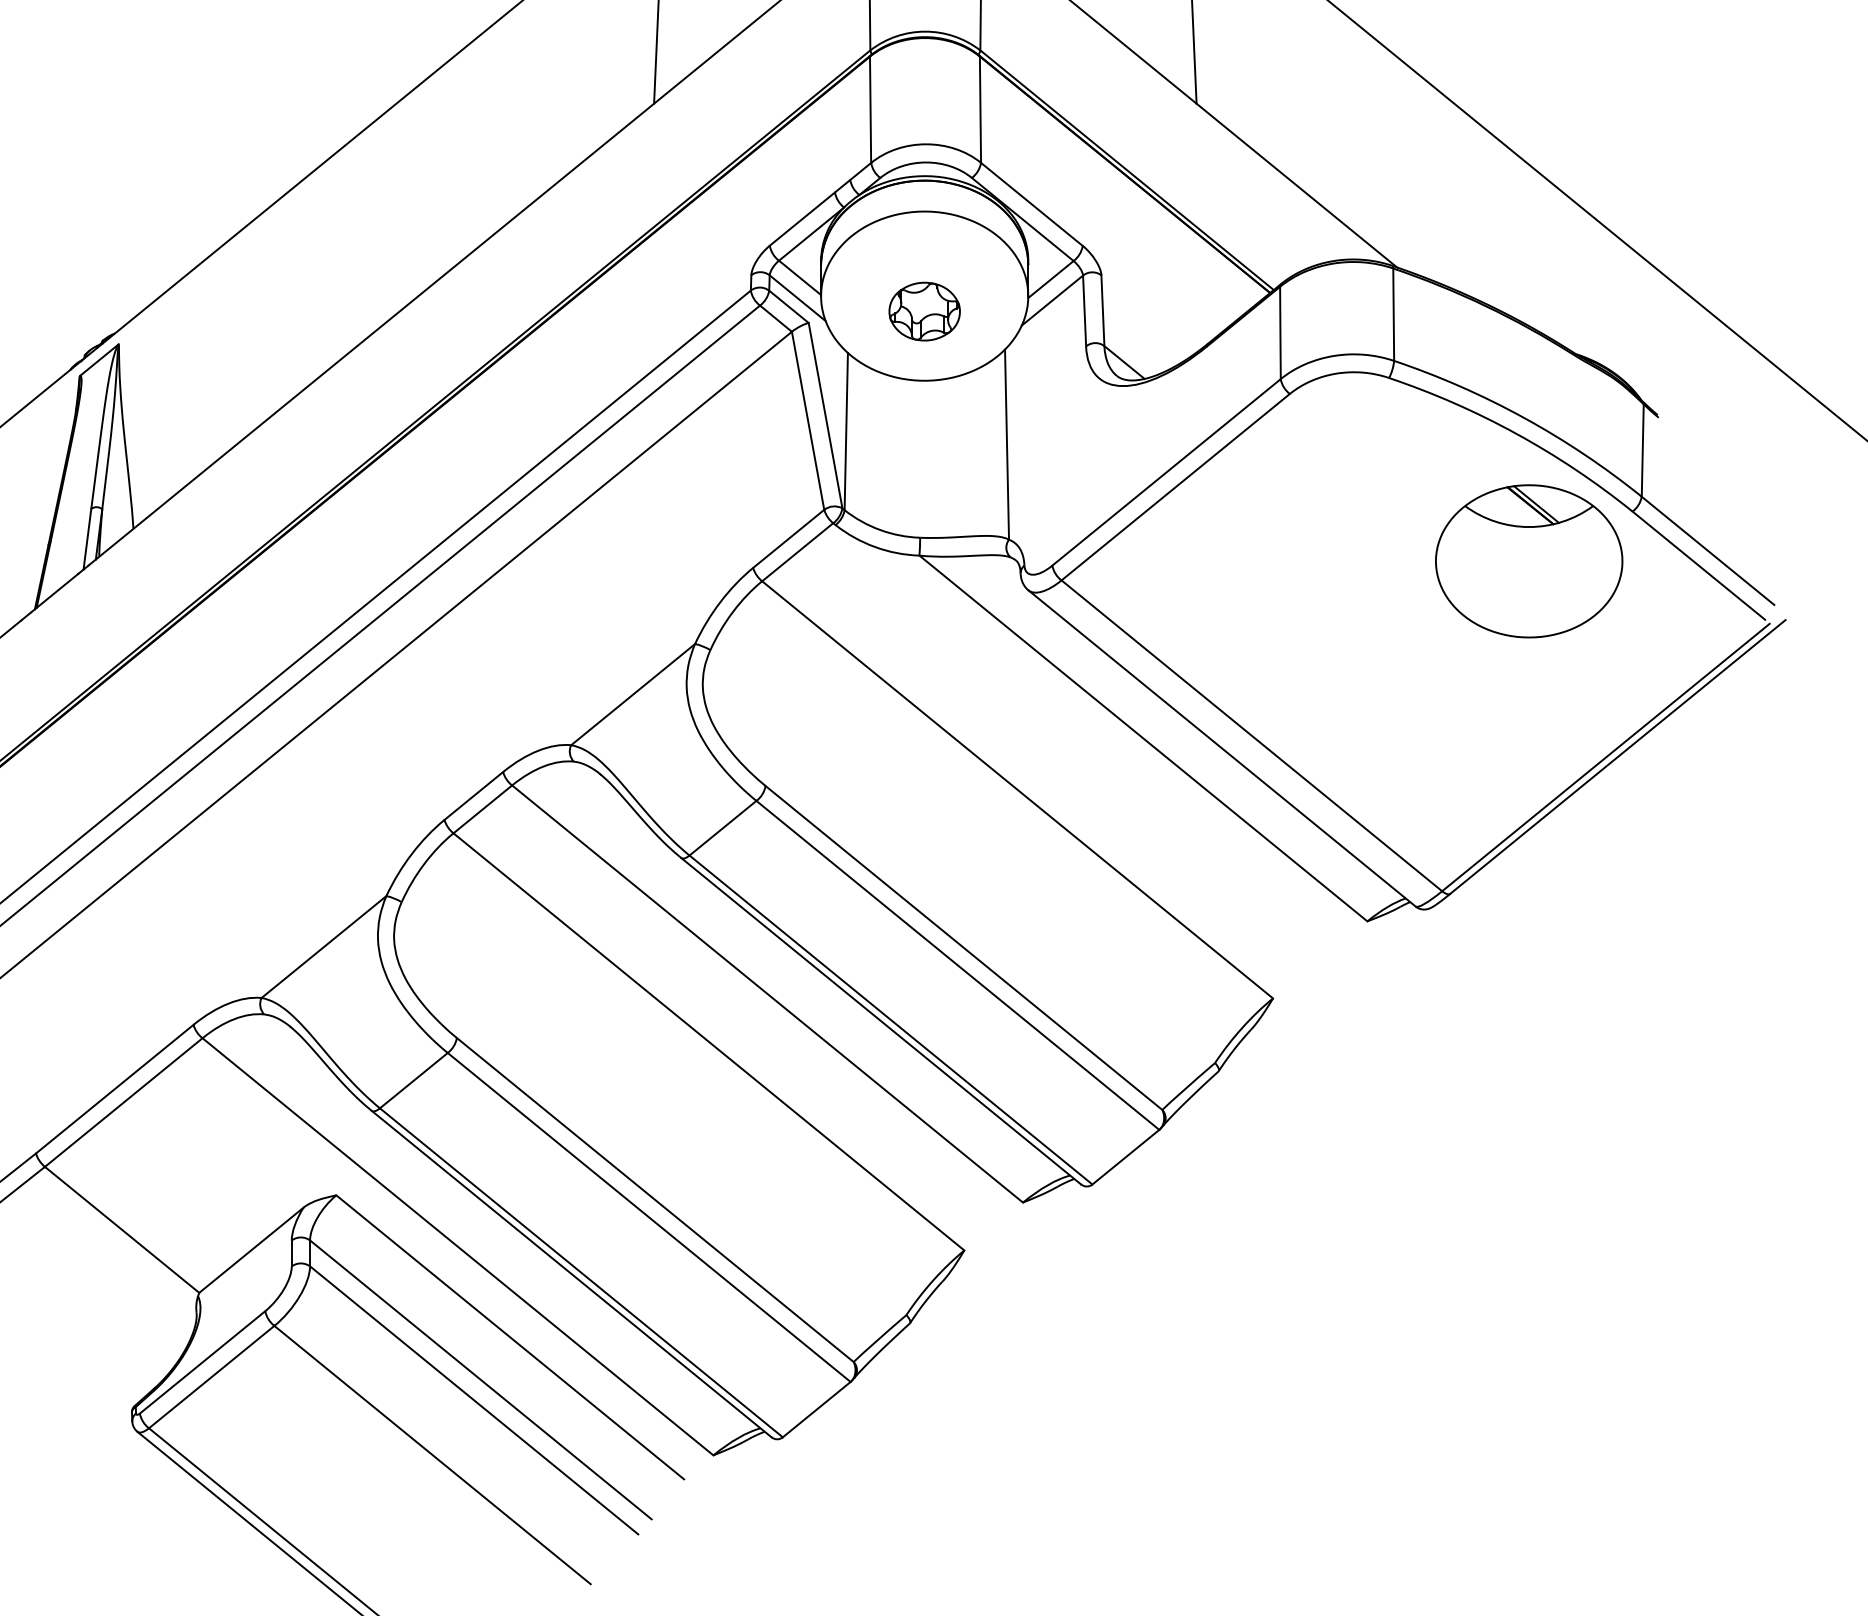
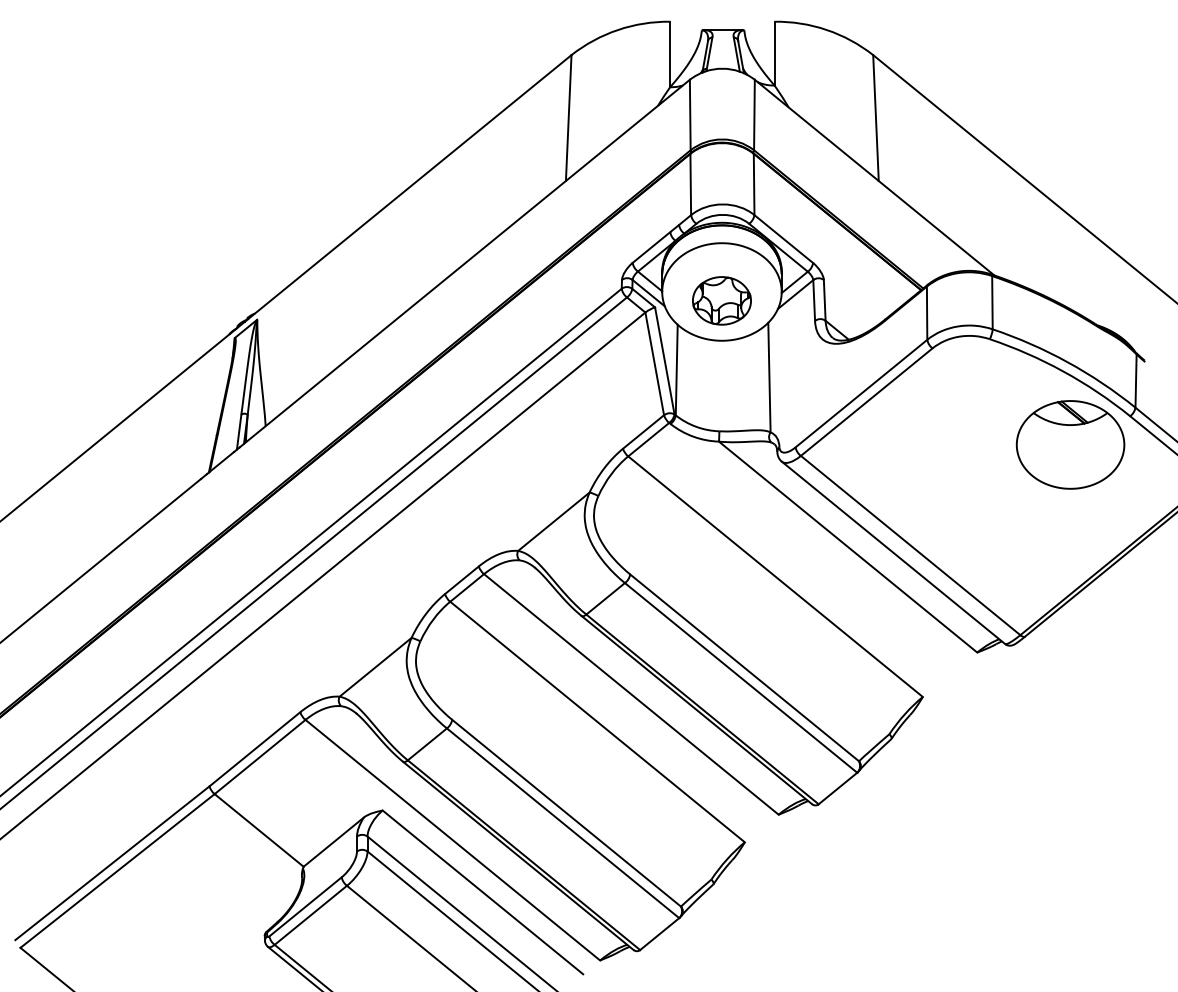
part: (923, 310) -> (721, 300), size x1.43

